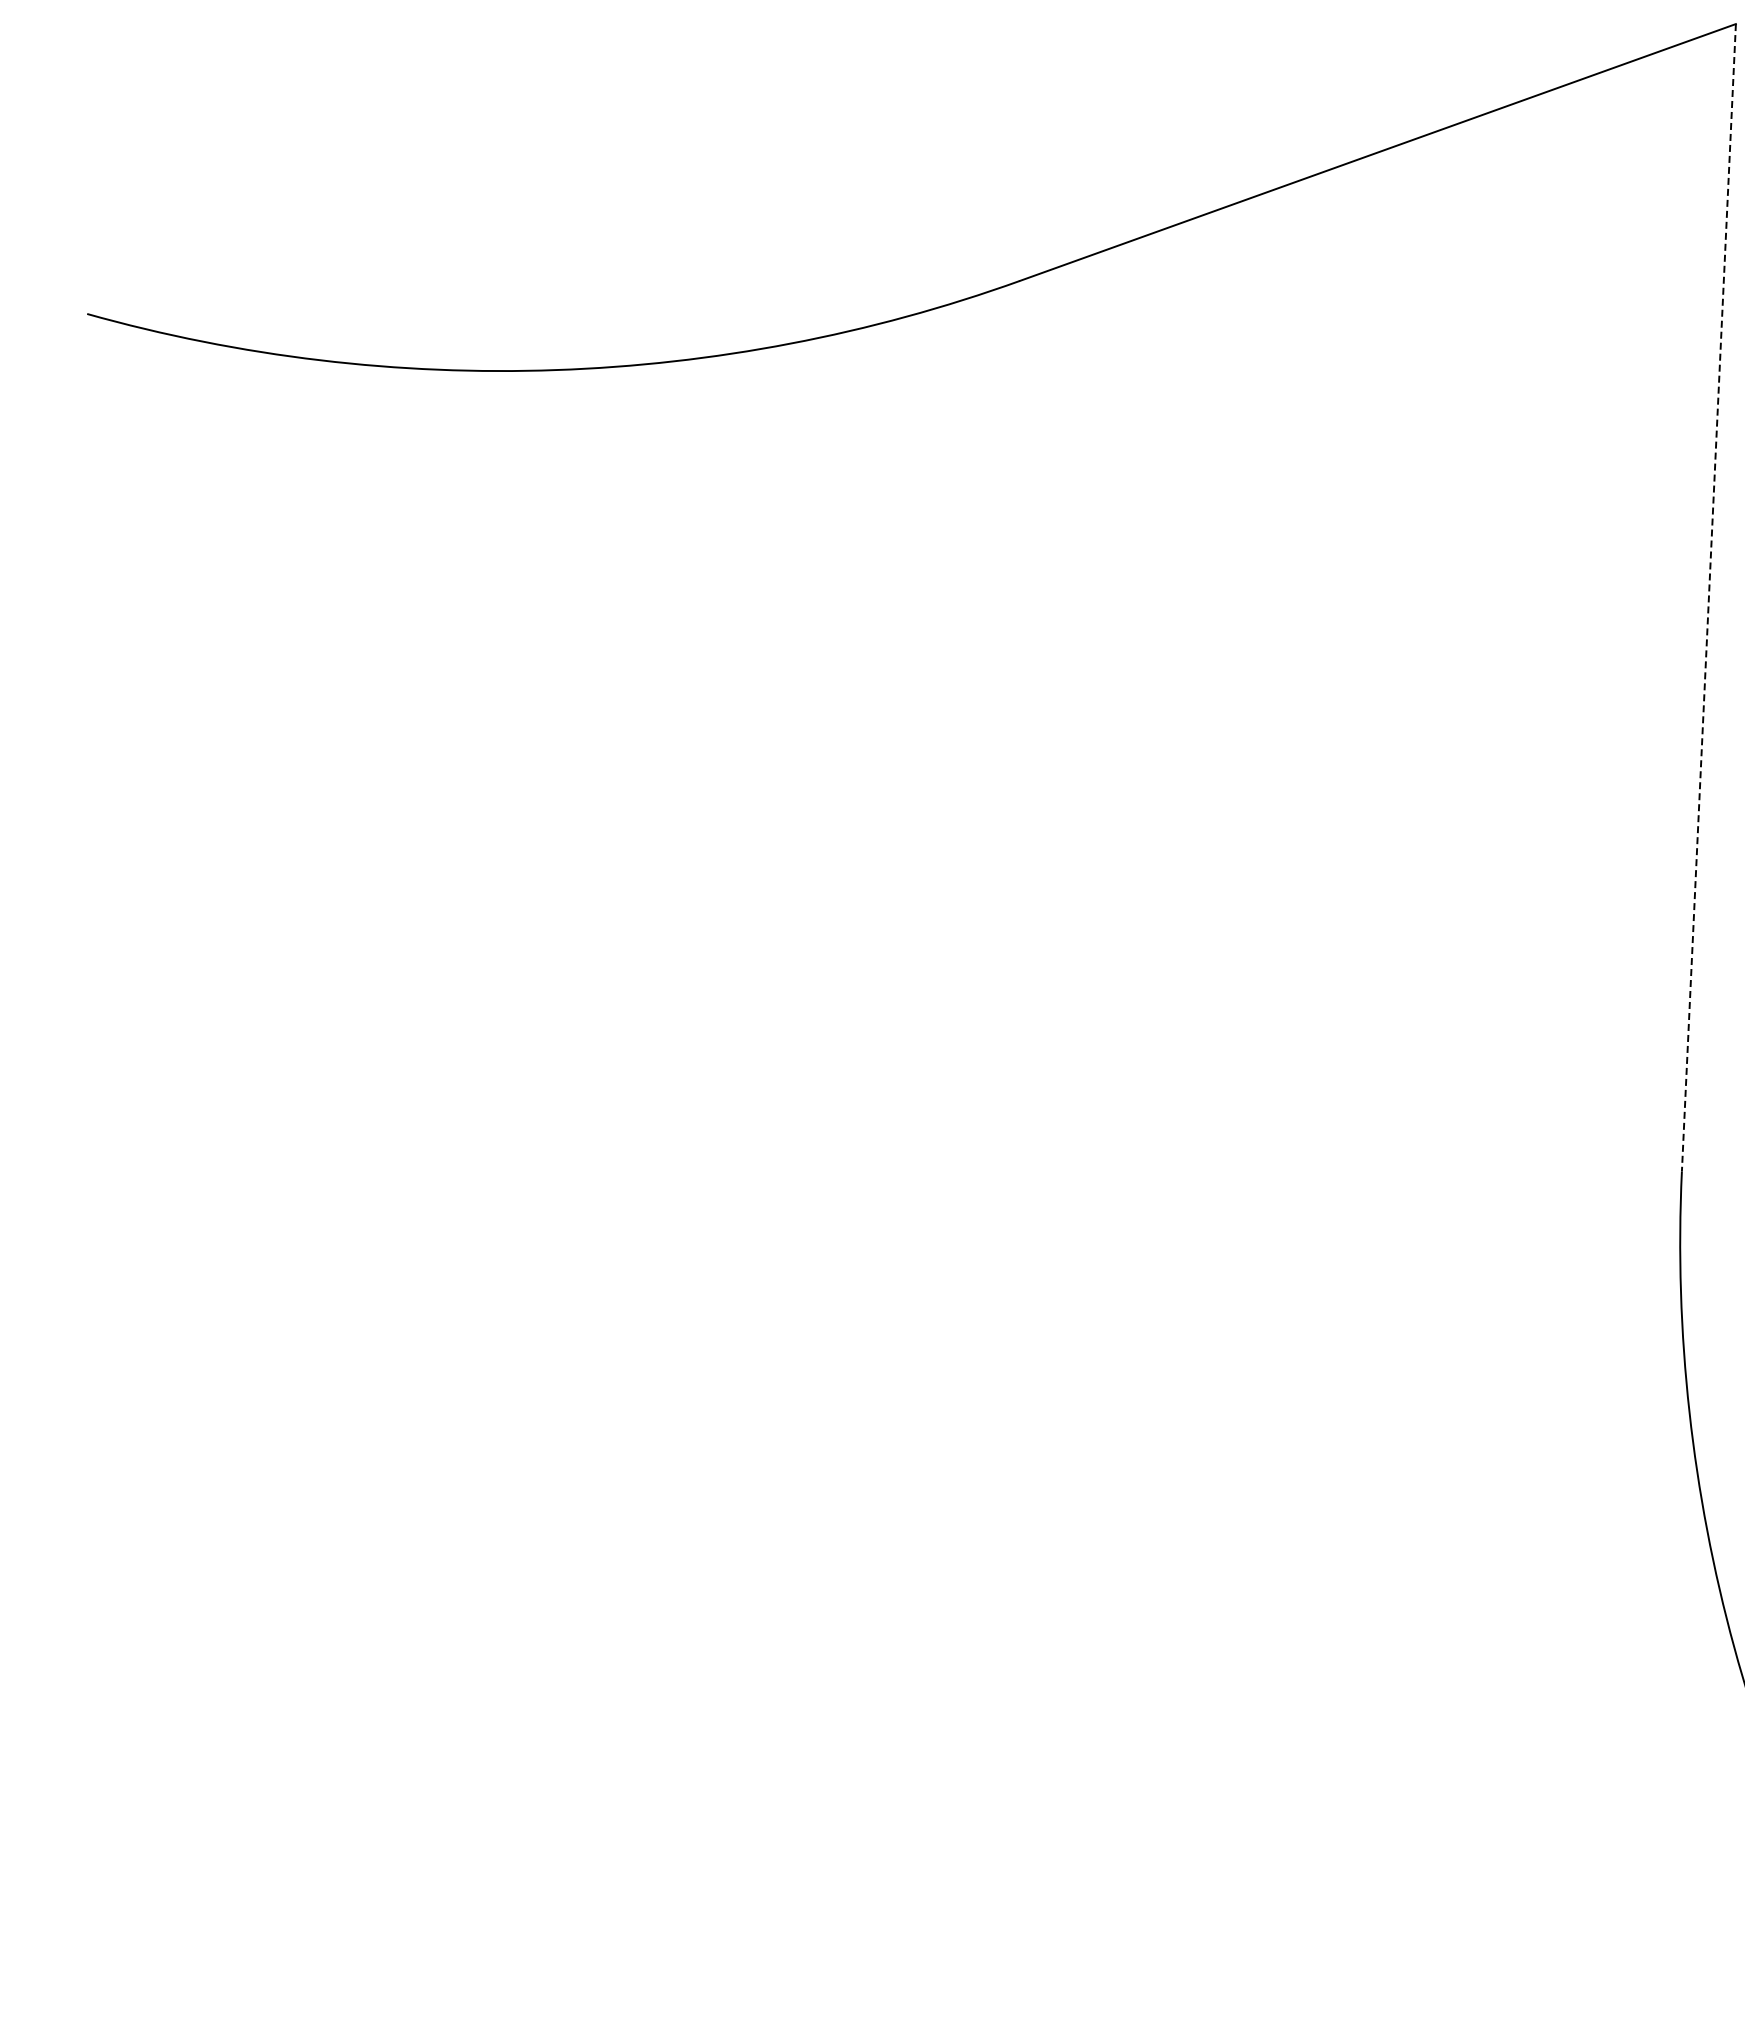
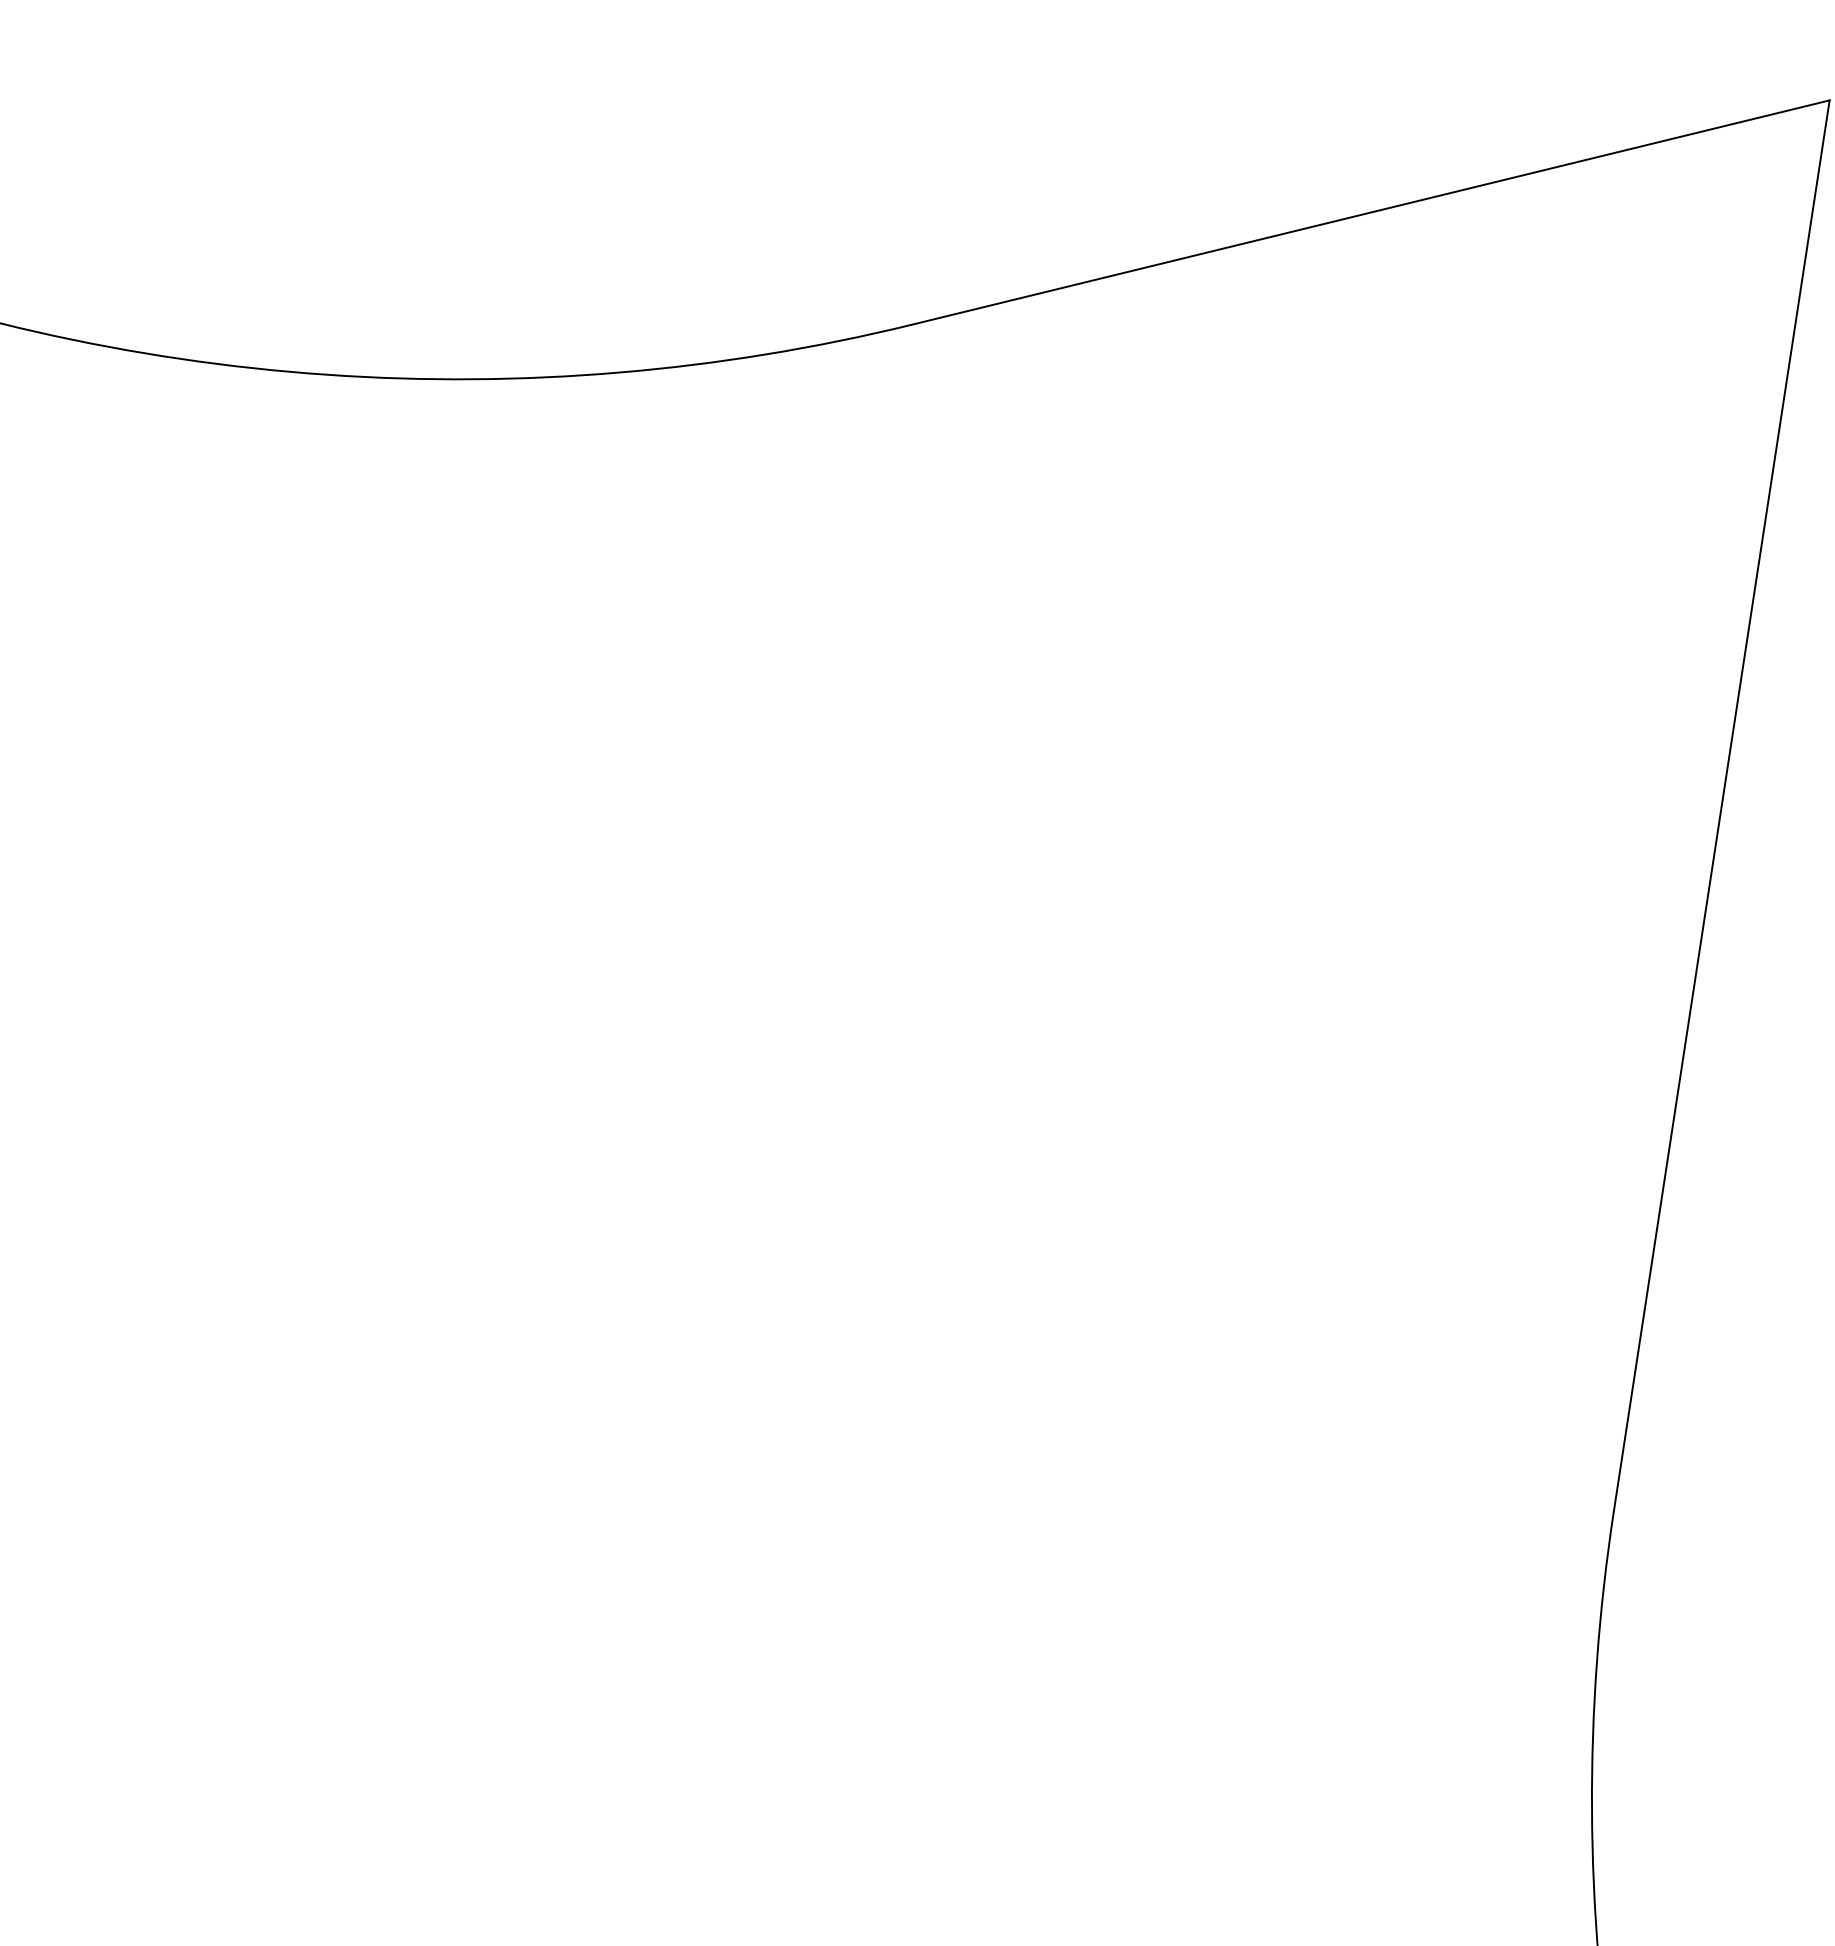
line: (1708, 598) -> (1721, 806), dashed -> solid

